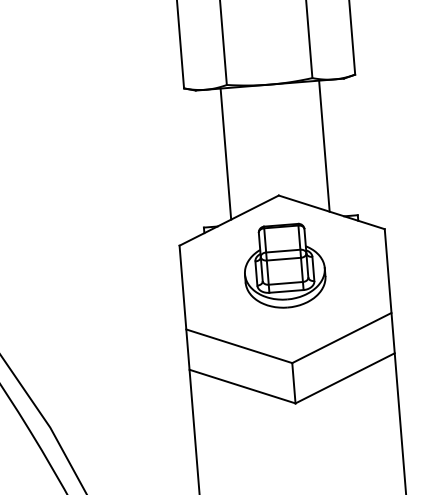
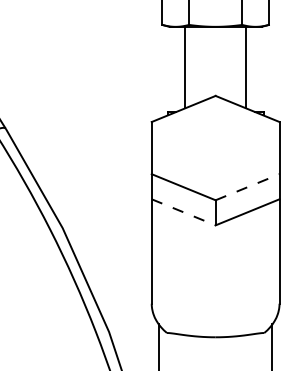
part: (284, 265) -> (215, 139), removed
line: (341, 338) -> (247, 187), solid -> dashed
line: (242, 386) -> (183, 212), solid -> dashed

